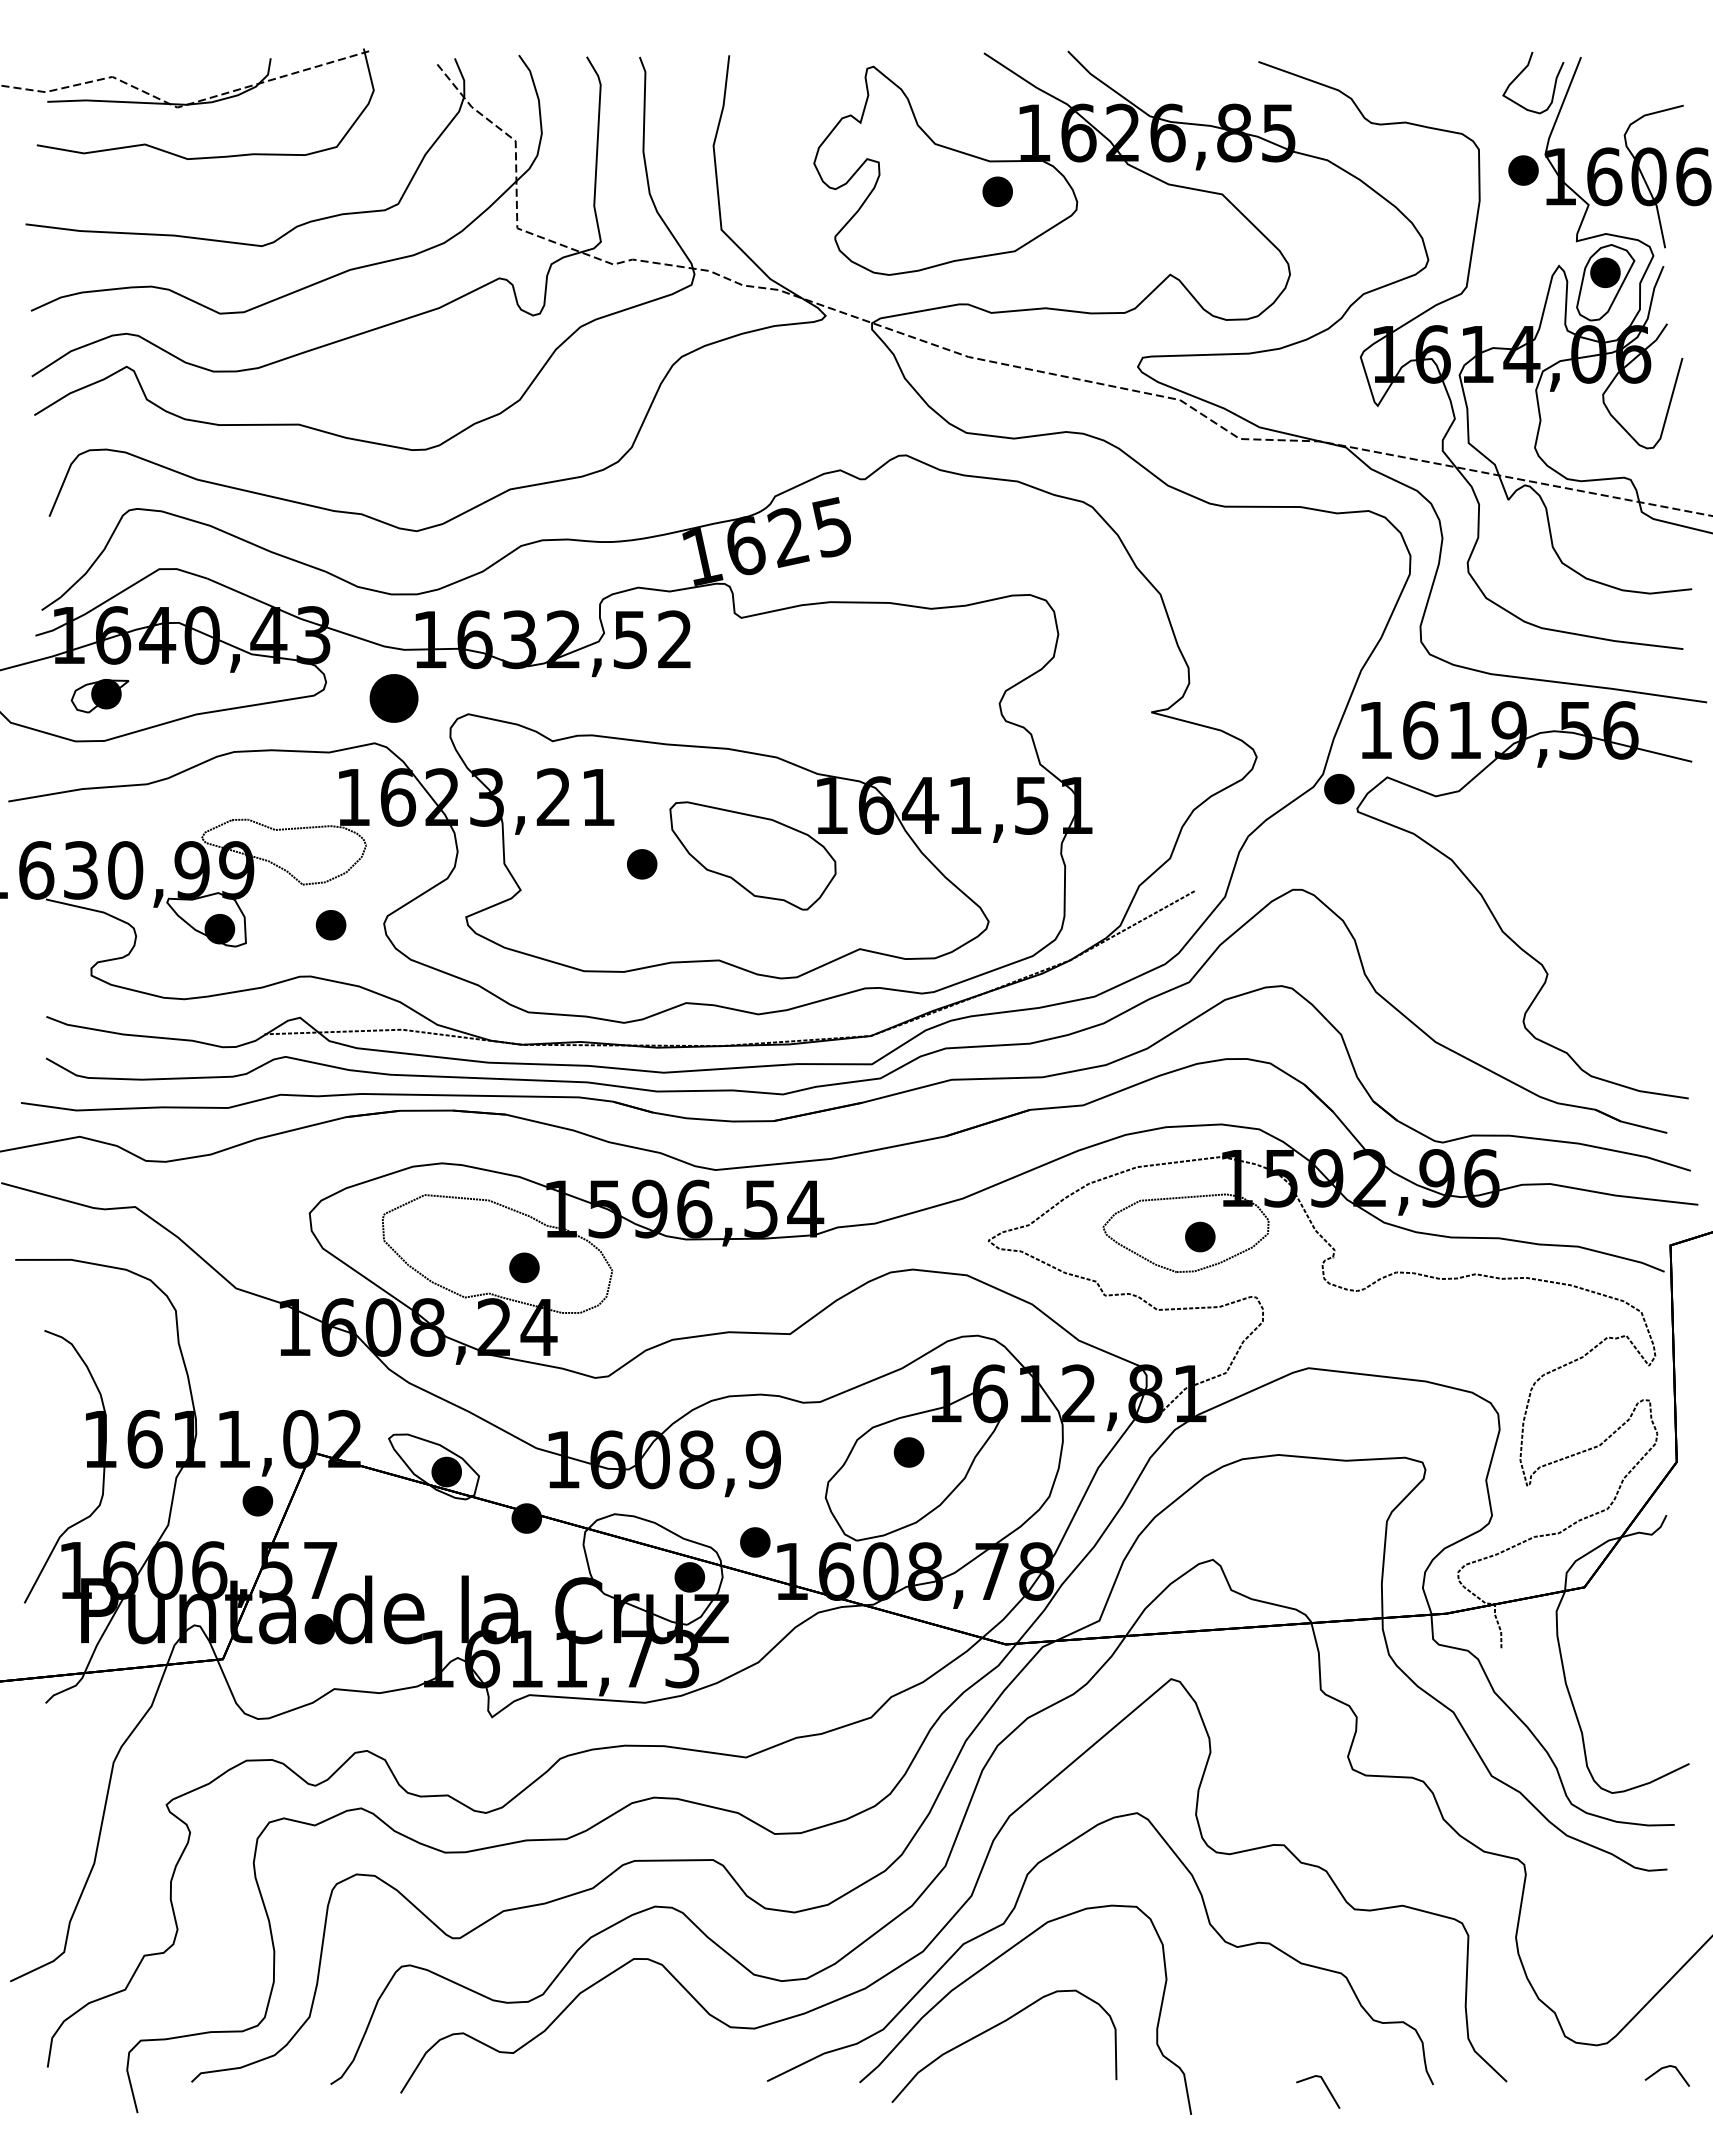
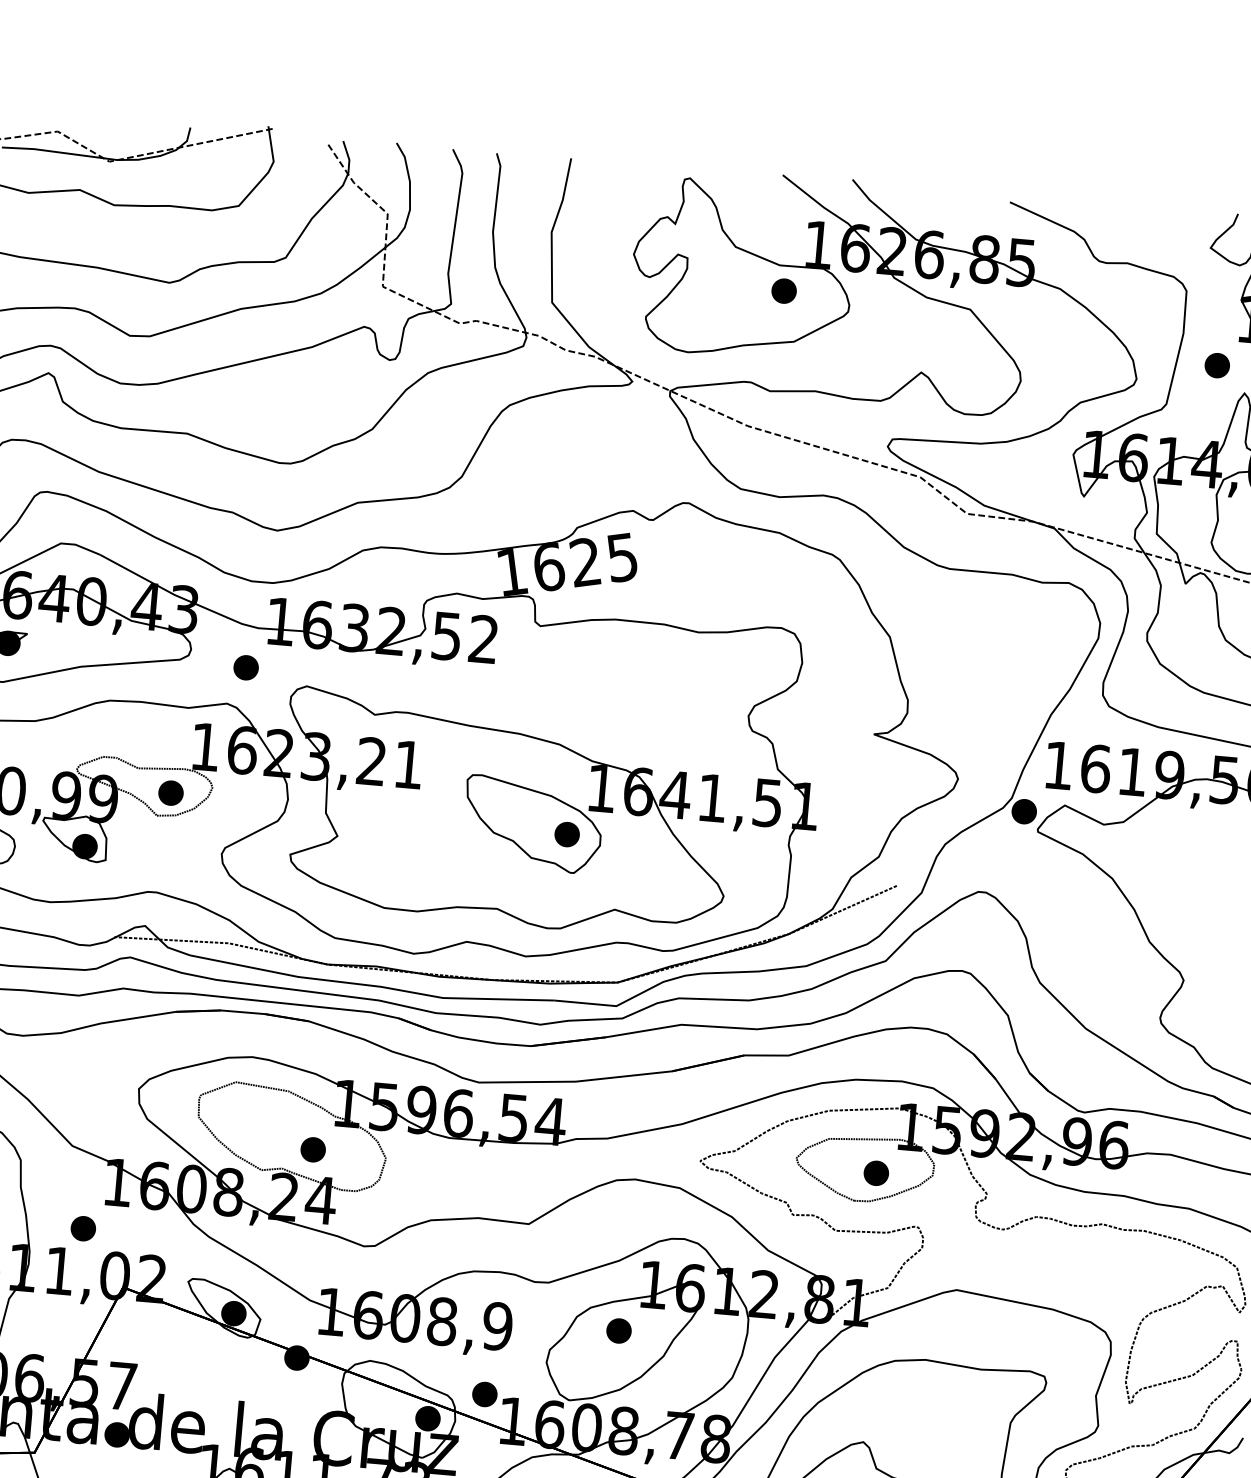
part: (1523, 170) -> (1217, 365), moved
part: (393, 698) -> (245, 667), size x0.62
part: (642, 864) -> (567, 834), moved
part: (330, 925) -> (170, 793), moved
part: (257, 1501) -> (83, 1228), moved

